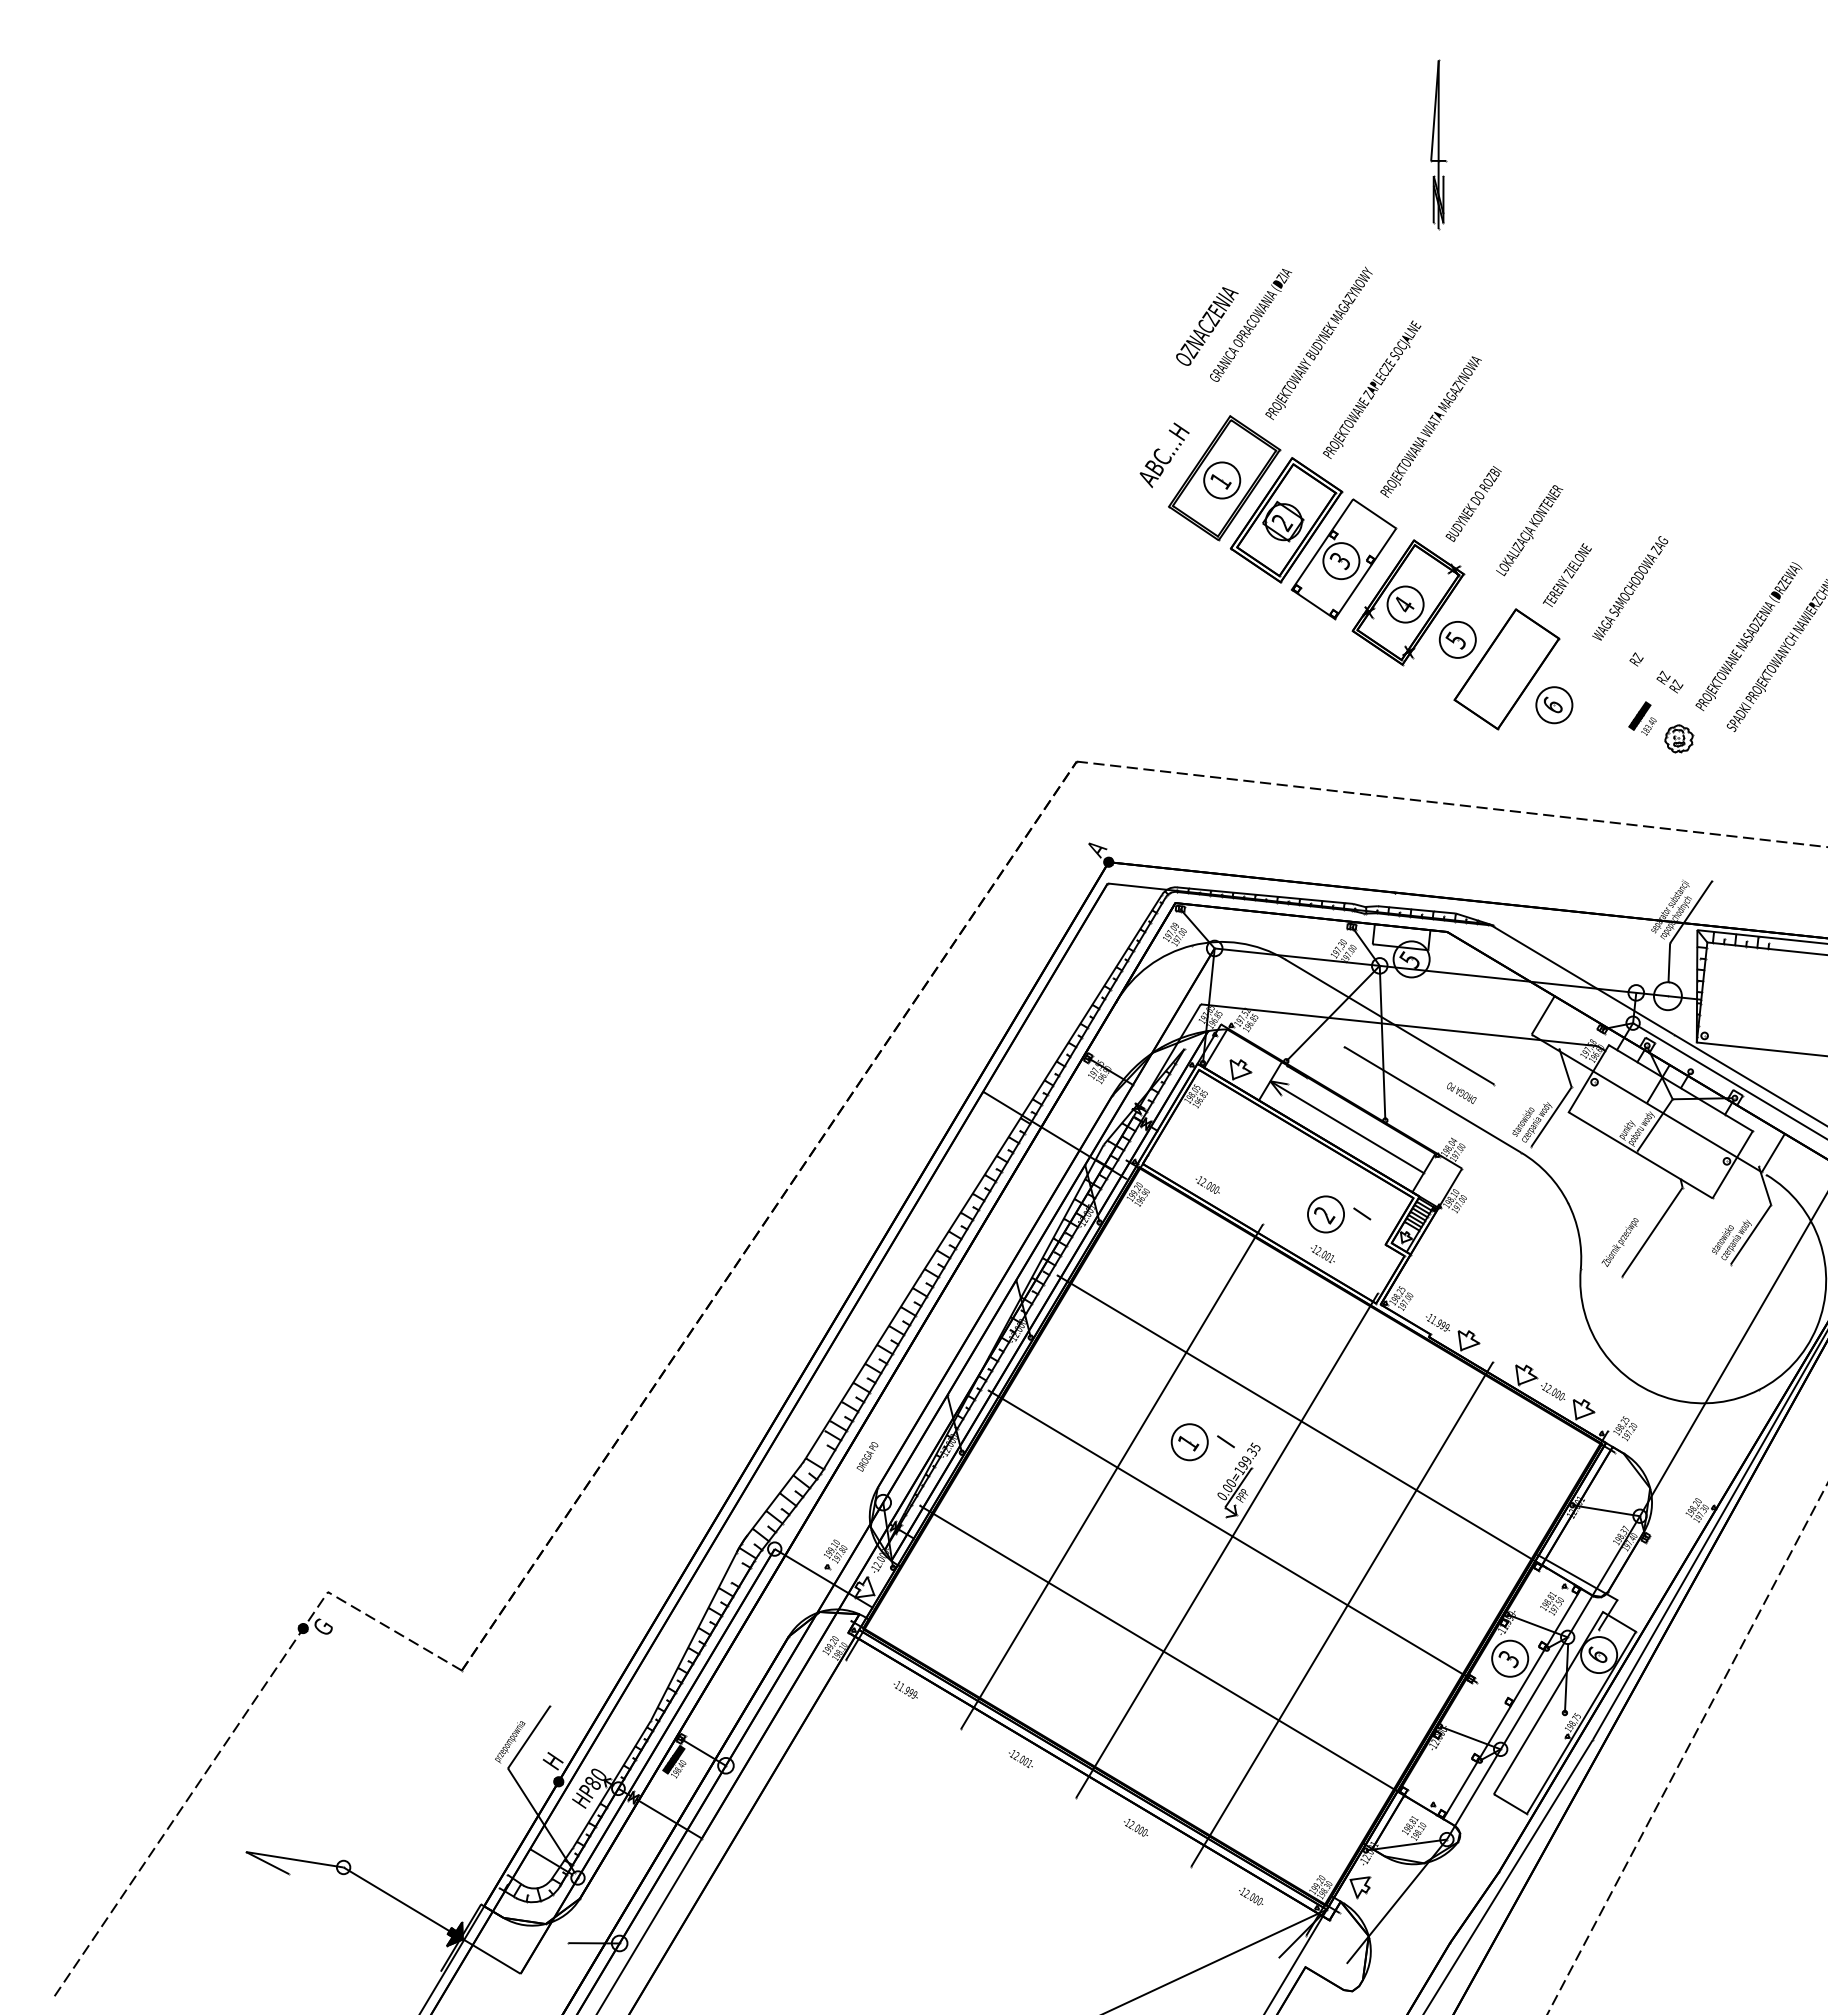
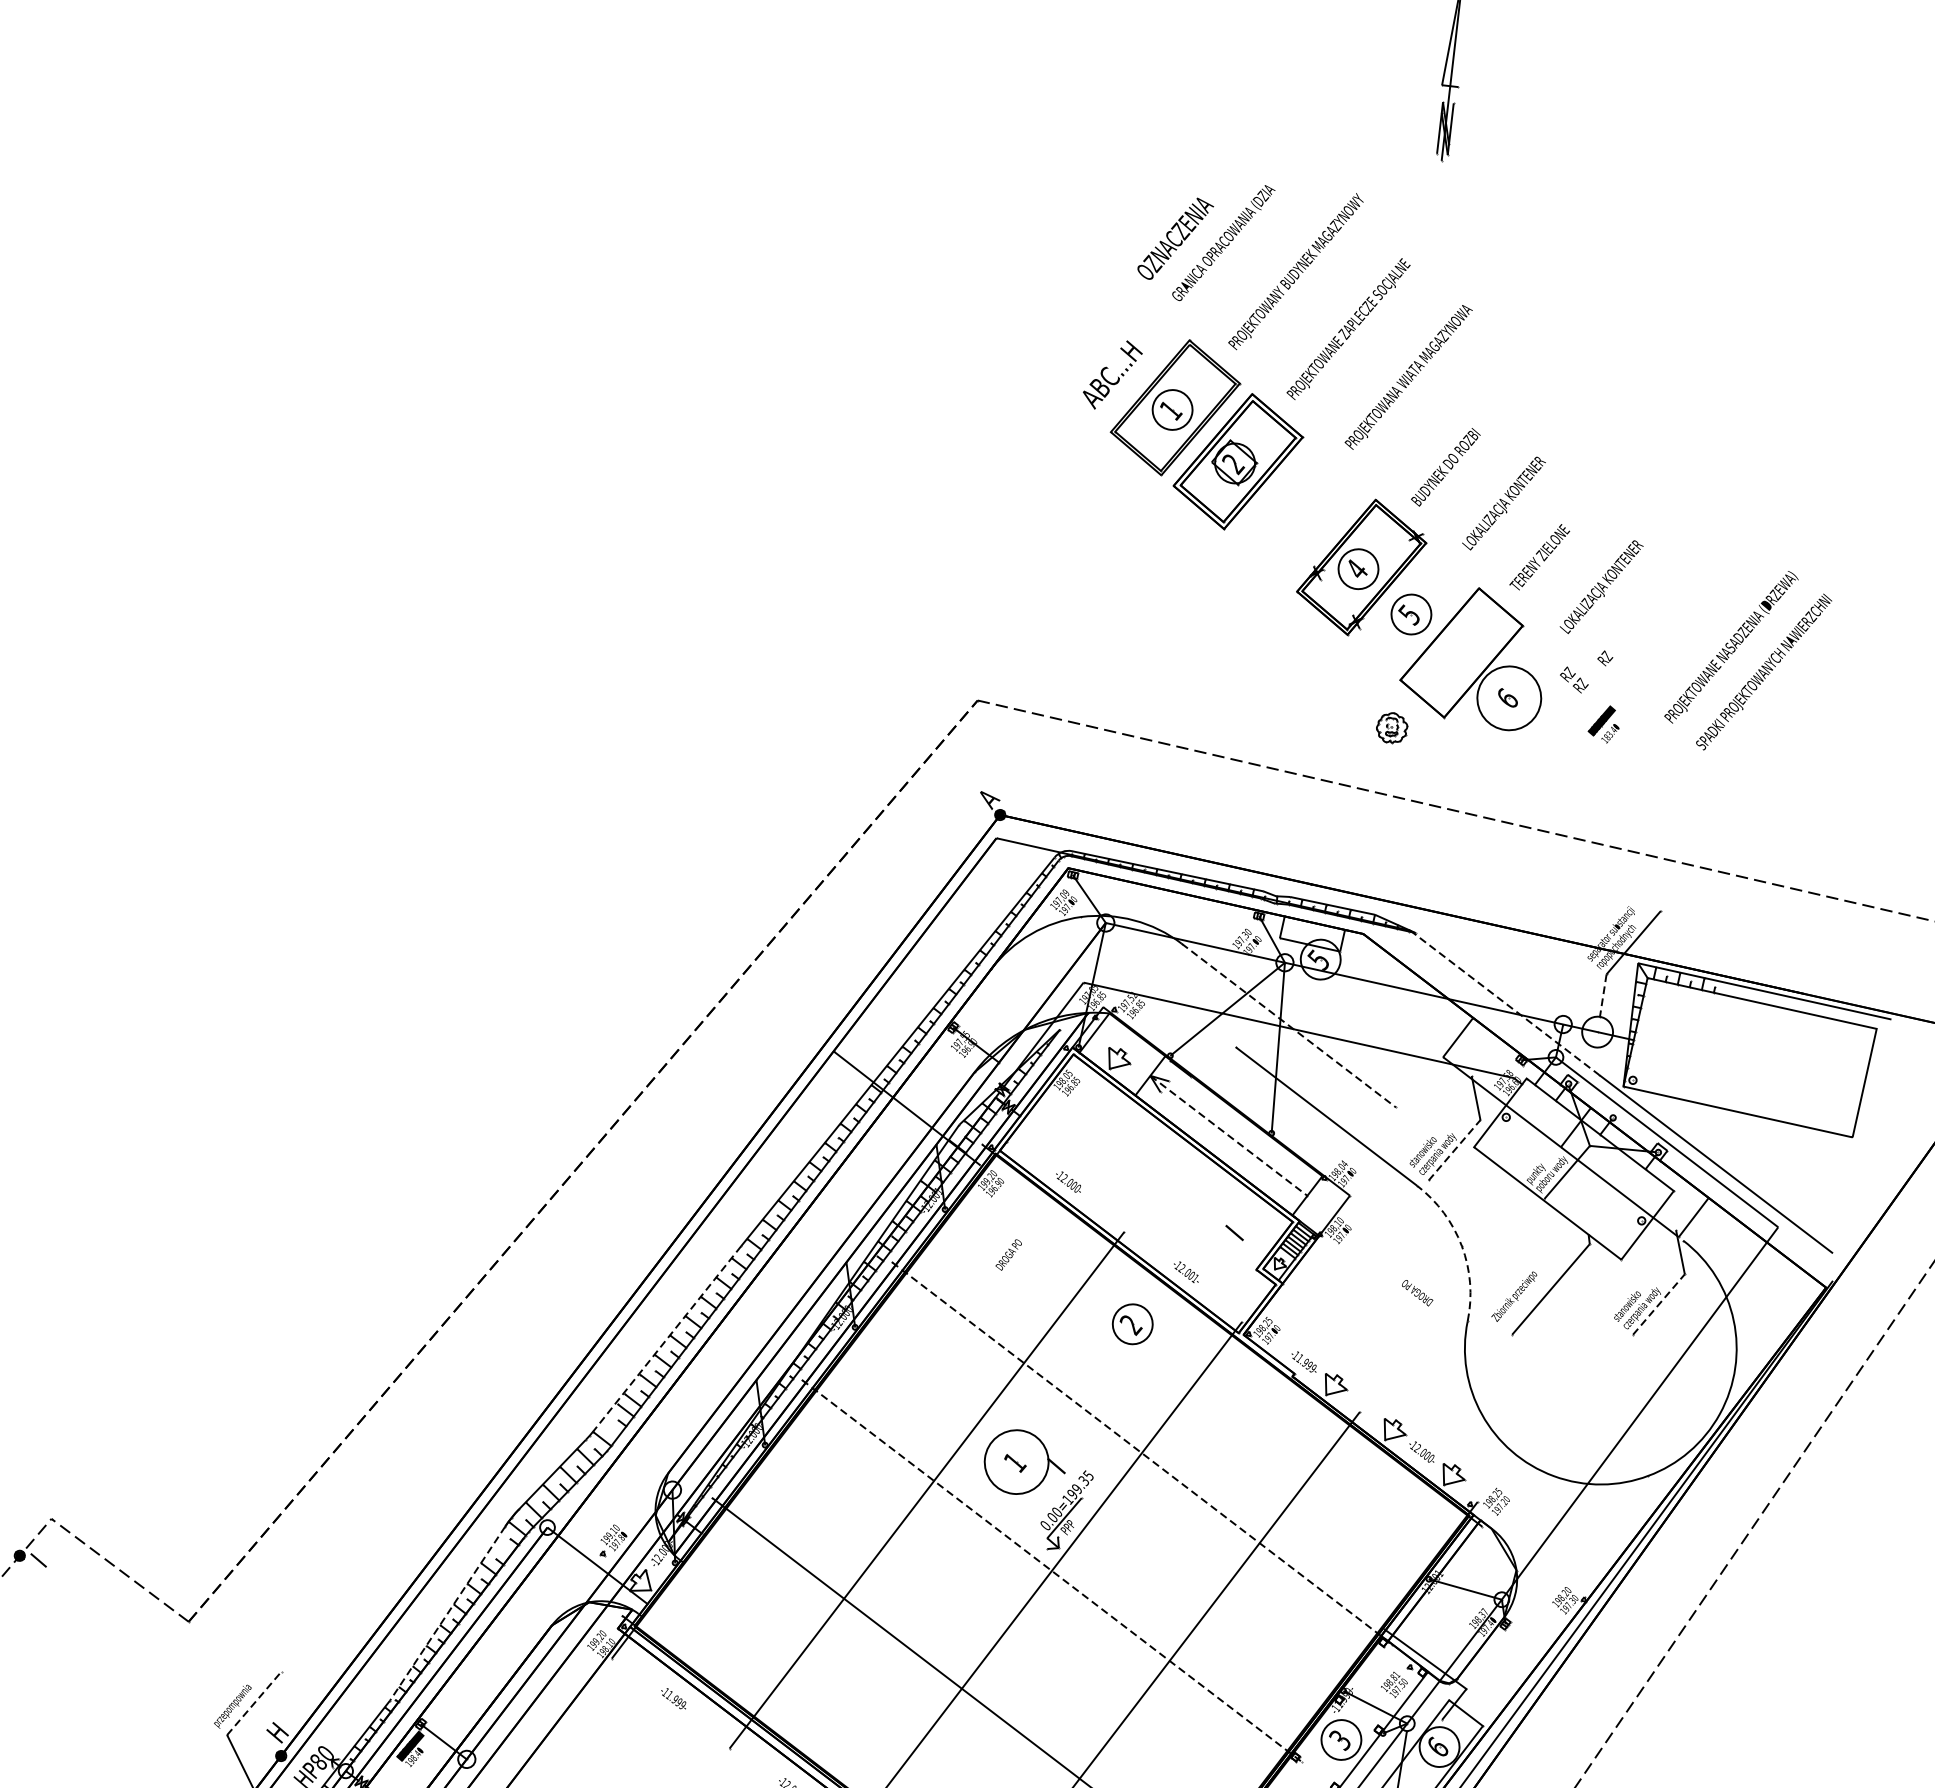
part: (1343, 559) -> (1295, 511), removed
text: (1630, 588) -> (1607, 579), WAGA SAMOCHODOWA ZAG -> LOKALIZACJA KONTENER
text: (1669, 681) -> (1573, 679), moved
circle: (1554, 705) -> (1509, 698), size x1.6
part: (1679, 738) -> (1392, 727), moved
line: (1669, 963) -> (1603, 996), solid -> dashed
line: (1581, 979) -> (1504, 1002), solid -> dashed
line: (1389, 1021) -> (1288, 1025), solid -> dashed
text: (1461, 1092) -> (1417, 1292), moved
line: (1551, 1117) -> (1454, 1150), solid -> dashed
line: (1347, 1127) -> (1229, 1136), solid -> dashed
arc: (1567, 1202) -> (1461, 1246), solid -> dashed
part: (1325, 1214) -> (1132, 1324), moved
line: (1751, 1234) -> (1659, 1304), solid -> dashed
line: (862, 1367) -> (666, 1339), solid -> dashed
line: (1301, 1421) -> (1141, 1453), solid -> dashed
circle: (1189, 1442) -> (1016, 1462), size x1.6
text: (867, 1456) -> (1008, 1254), moved
line: (1232, 1536) -> (1051, 1570), solid -> dashed
text: (322, 1627) -> (41, 1557), G -> I
line: (693, 1637) -> (447, 1614), solid -> dashed
line: (529, 1737) -> (254, 1703), solid -> dashed

